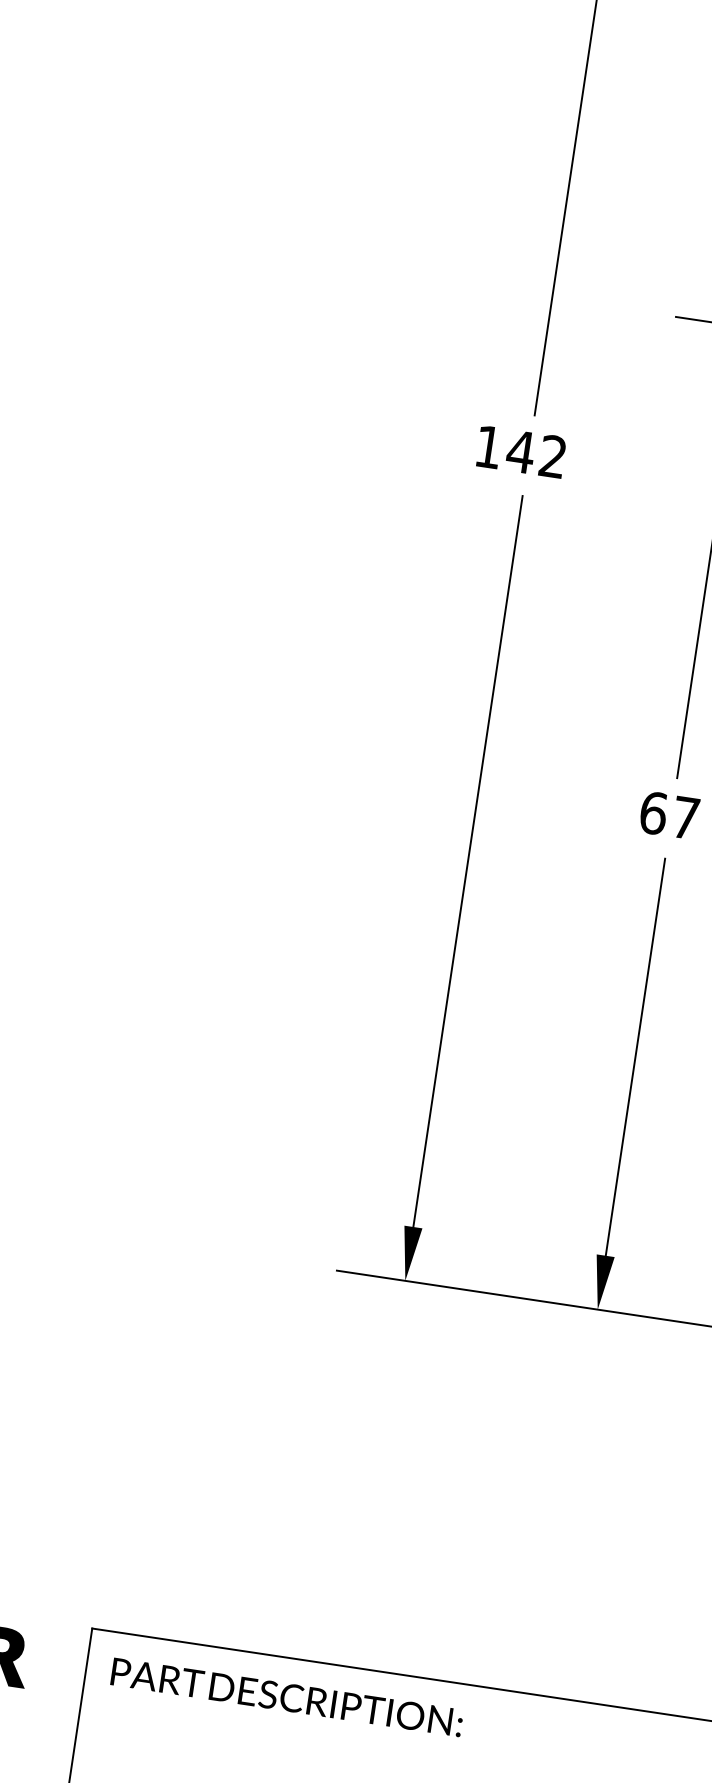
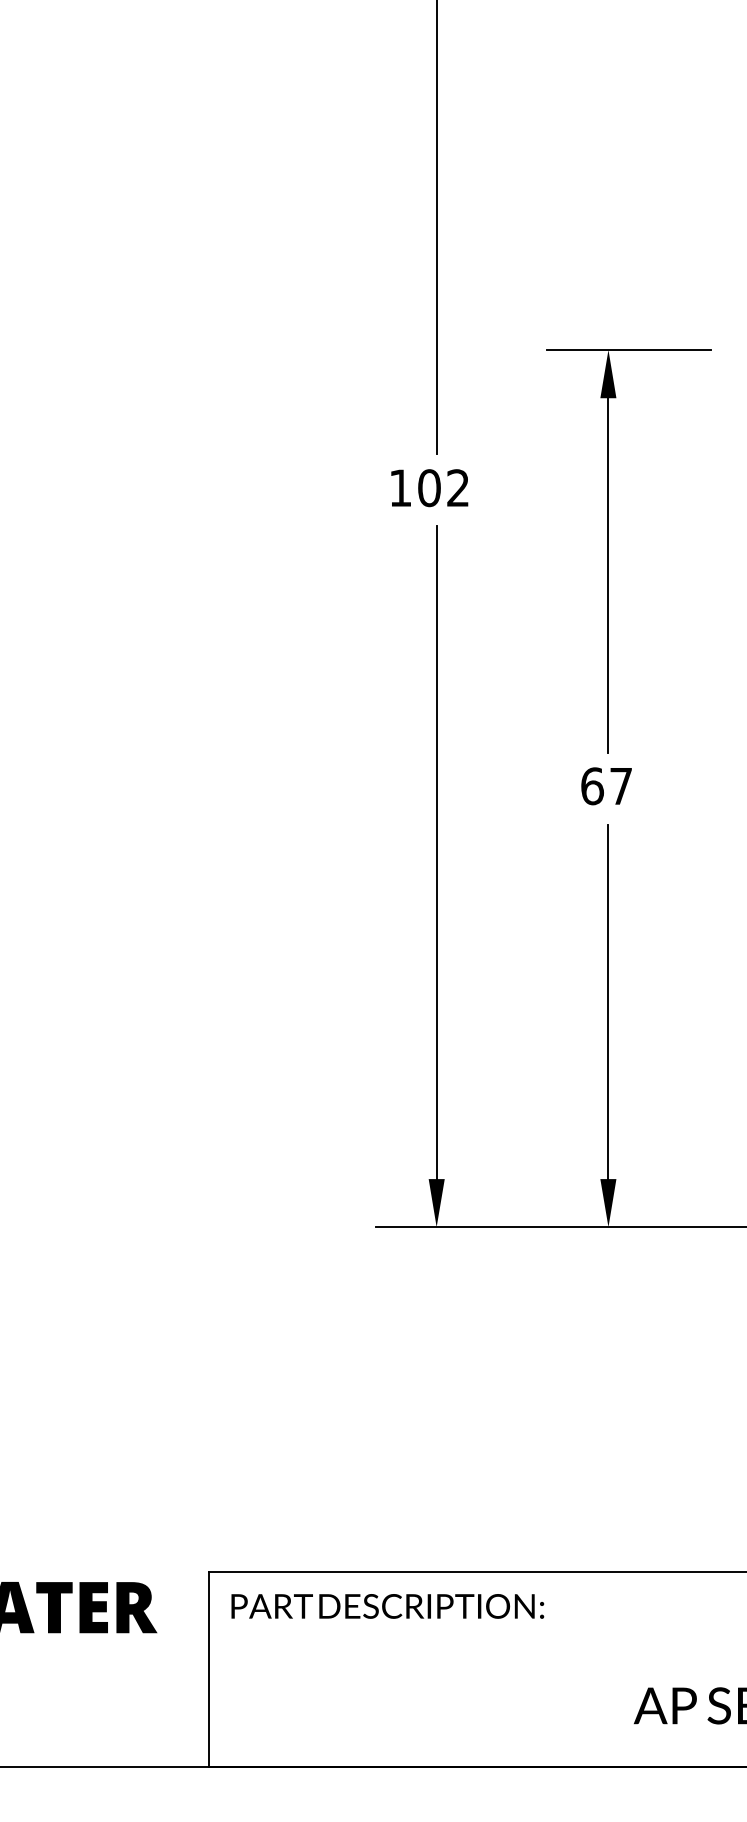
text: (520, 452) -> (429, 488), 142 -> 102

